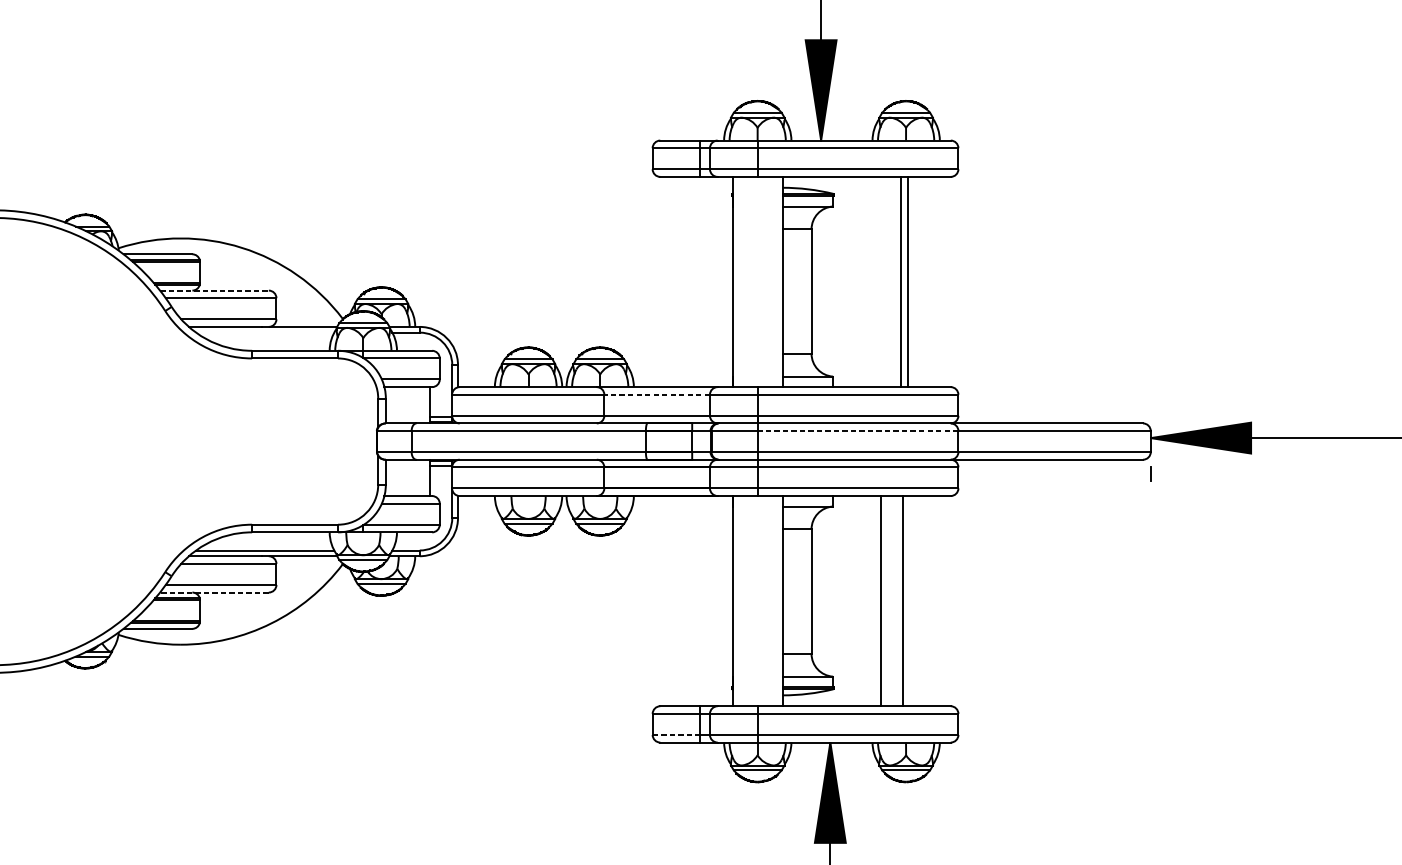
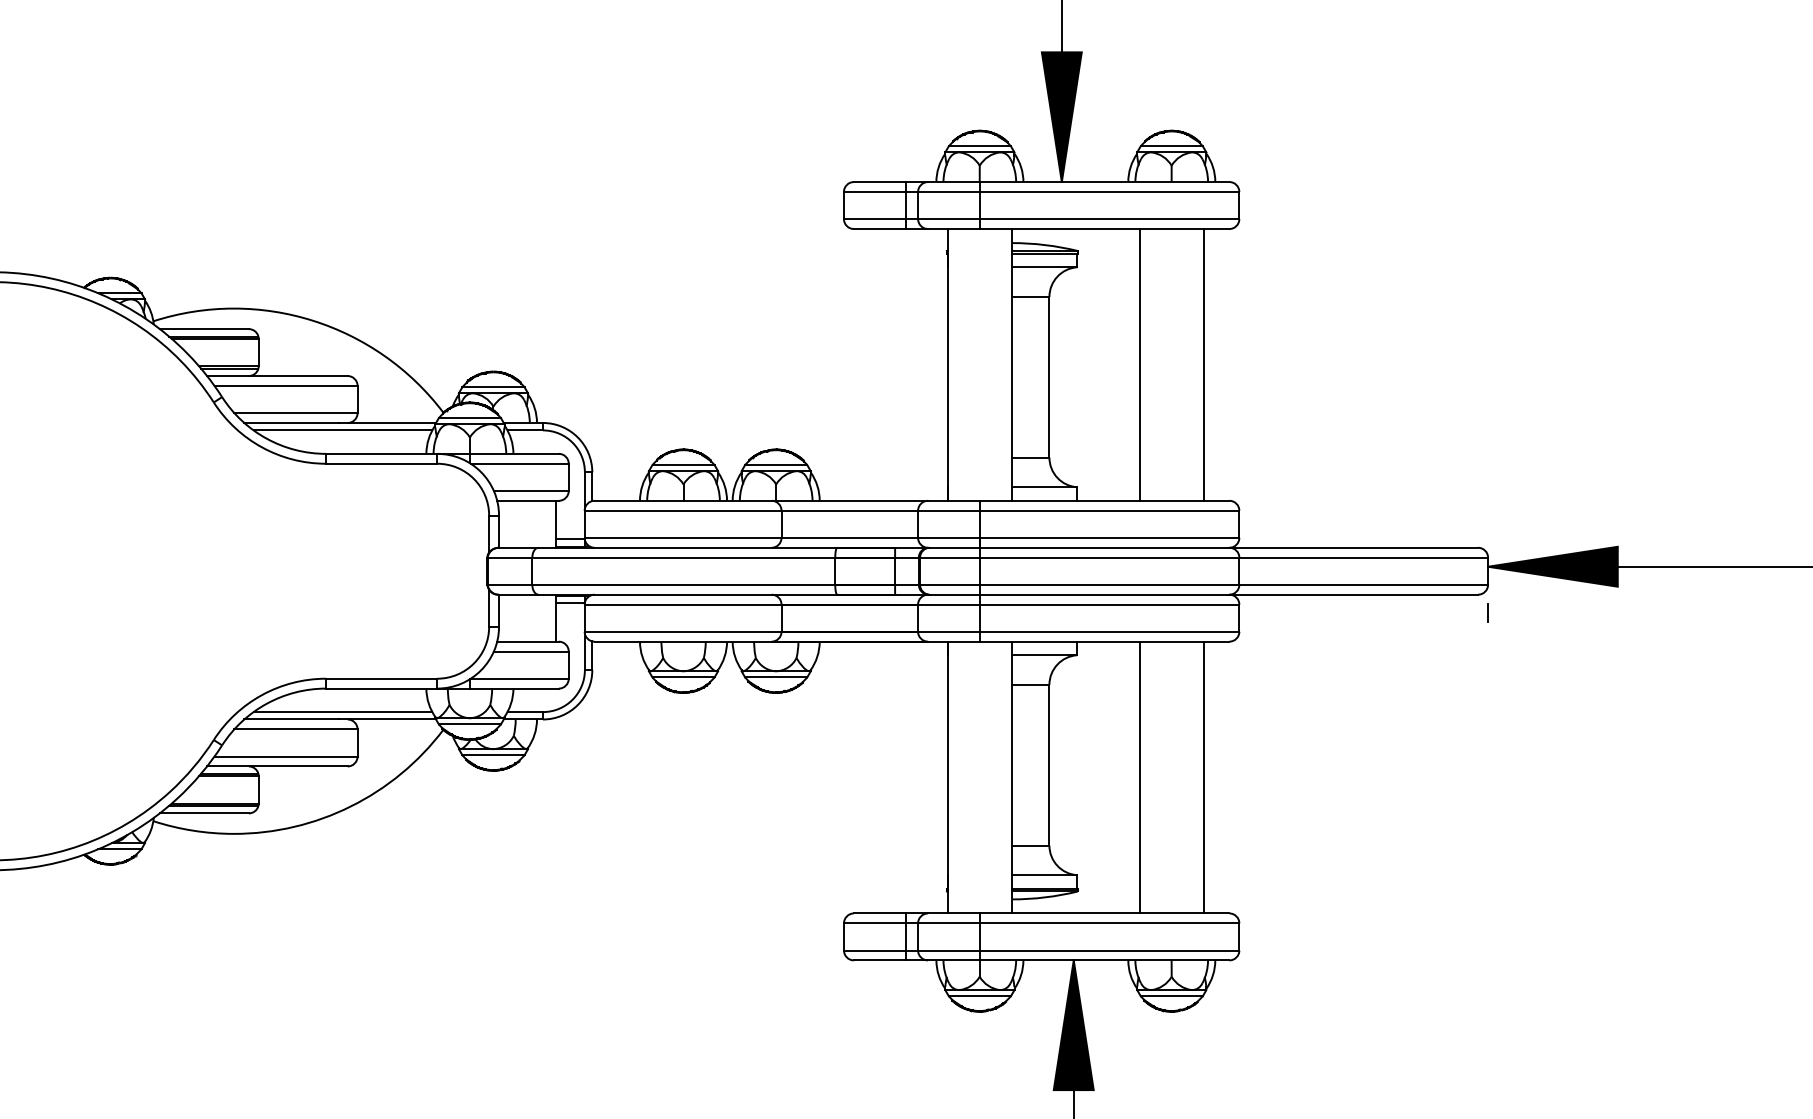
line: (900, 281) -> (1203, 364), moved
line: (908, 281) -> (1139, 364), moved
line: (214, 290) -> (277, 376), dashed -> solid
line: (264, 332) -> (342, 430), added
line: (656, 394) -> (849, 510), dashed -> solid
line: (858, 430) -> (1109, 557), dashed -> solid
line: (213, 592) -> (276, 766), dashed -> solid
line: (902, 601) -> (1203, 777), moved
line: (676, 734) -> (874, 950), dashed -> solid

